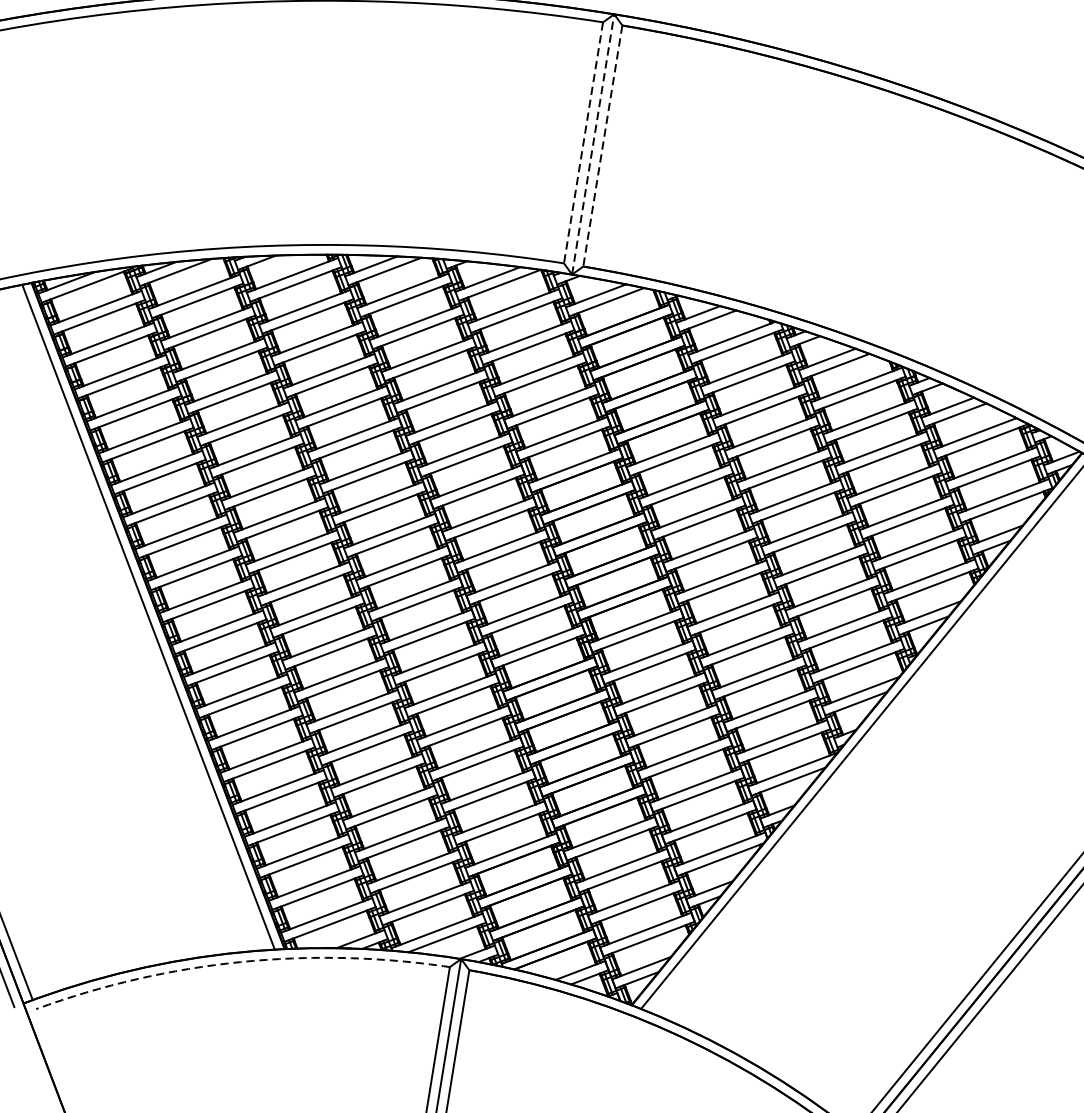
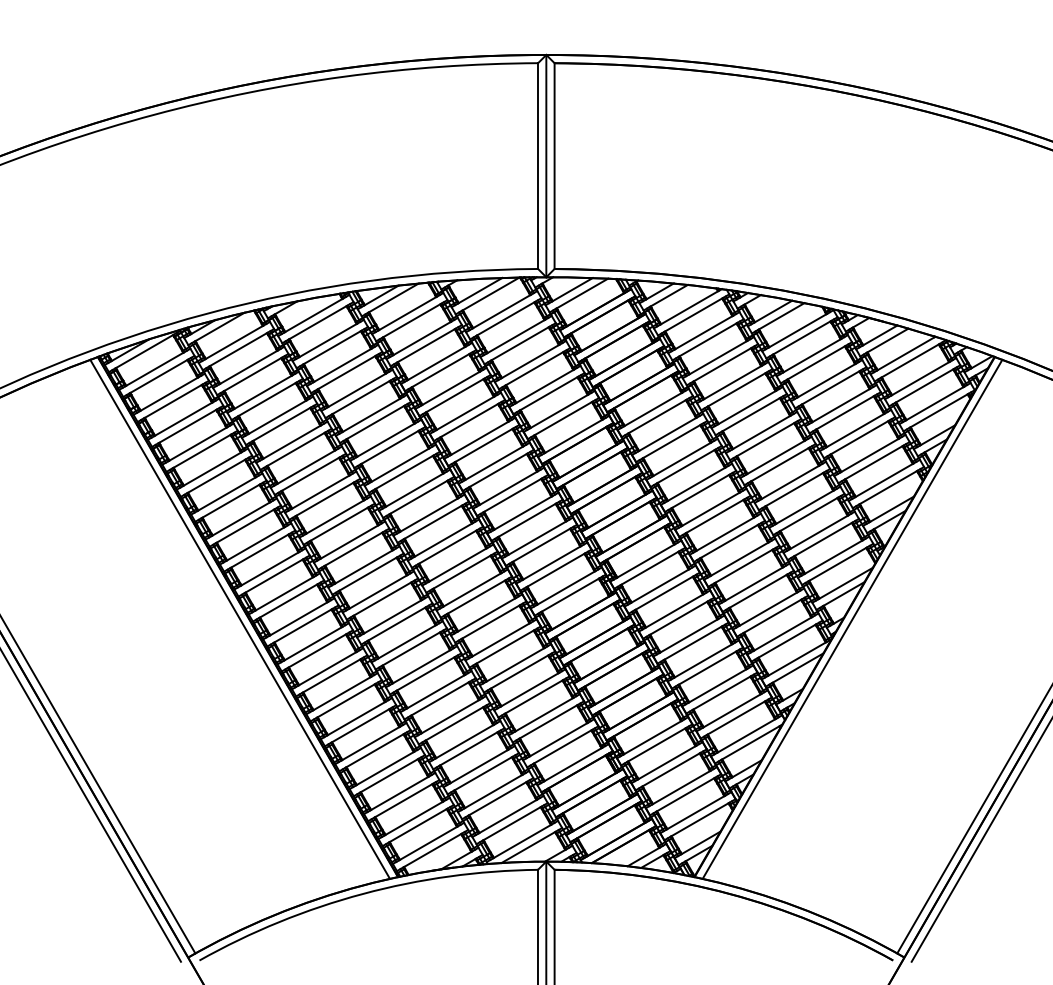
line: (583, 143) -> (538, 166), dashed -> solid
line: (593, 143) -> (546, 165), dashed -> solid
line: (602, 146) -> (554, 166), dashed -> solid
arc: (241, 961) -> (363, 893), dashed -> solid

